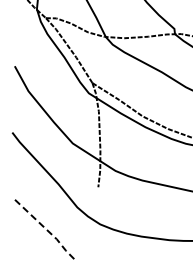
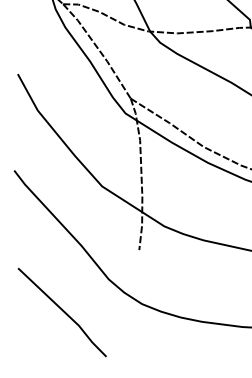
line: (47, 230) -> (65, 312), dashed -> solid

